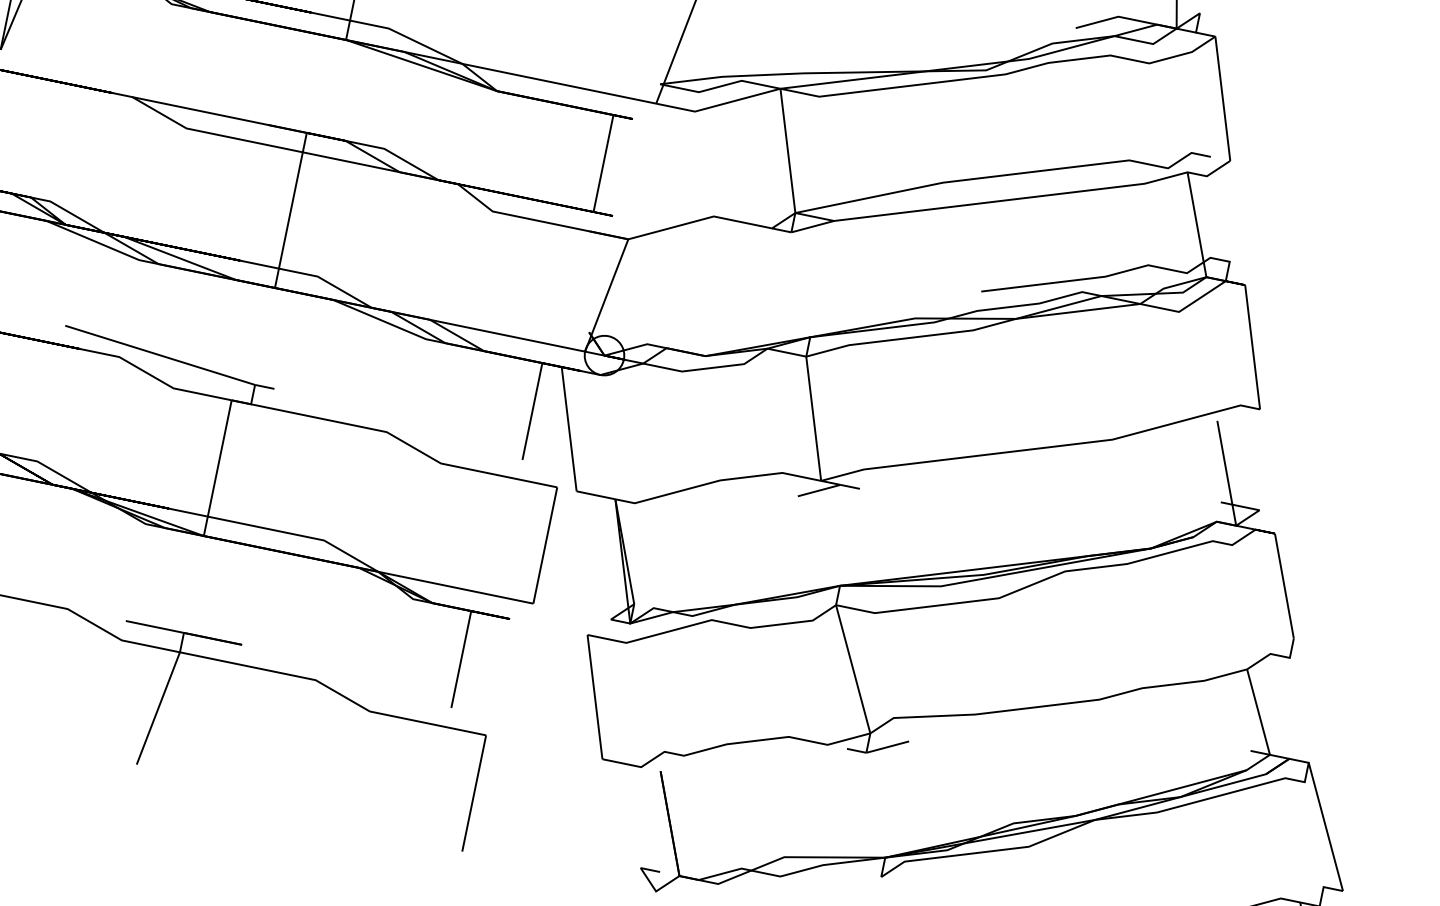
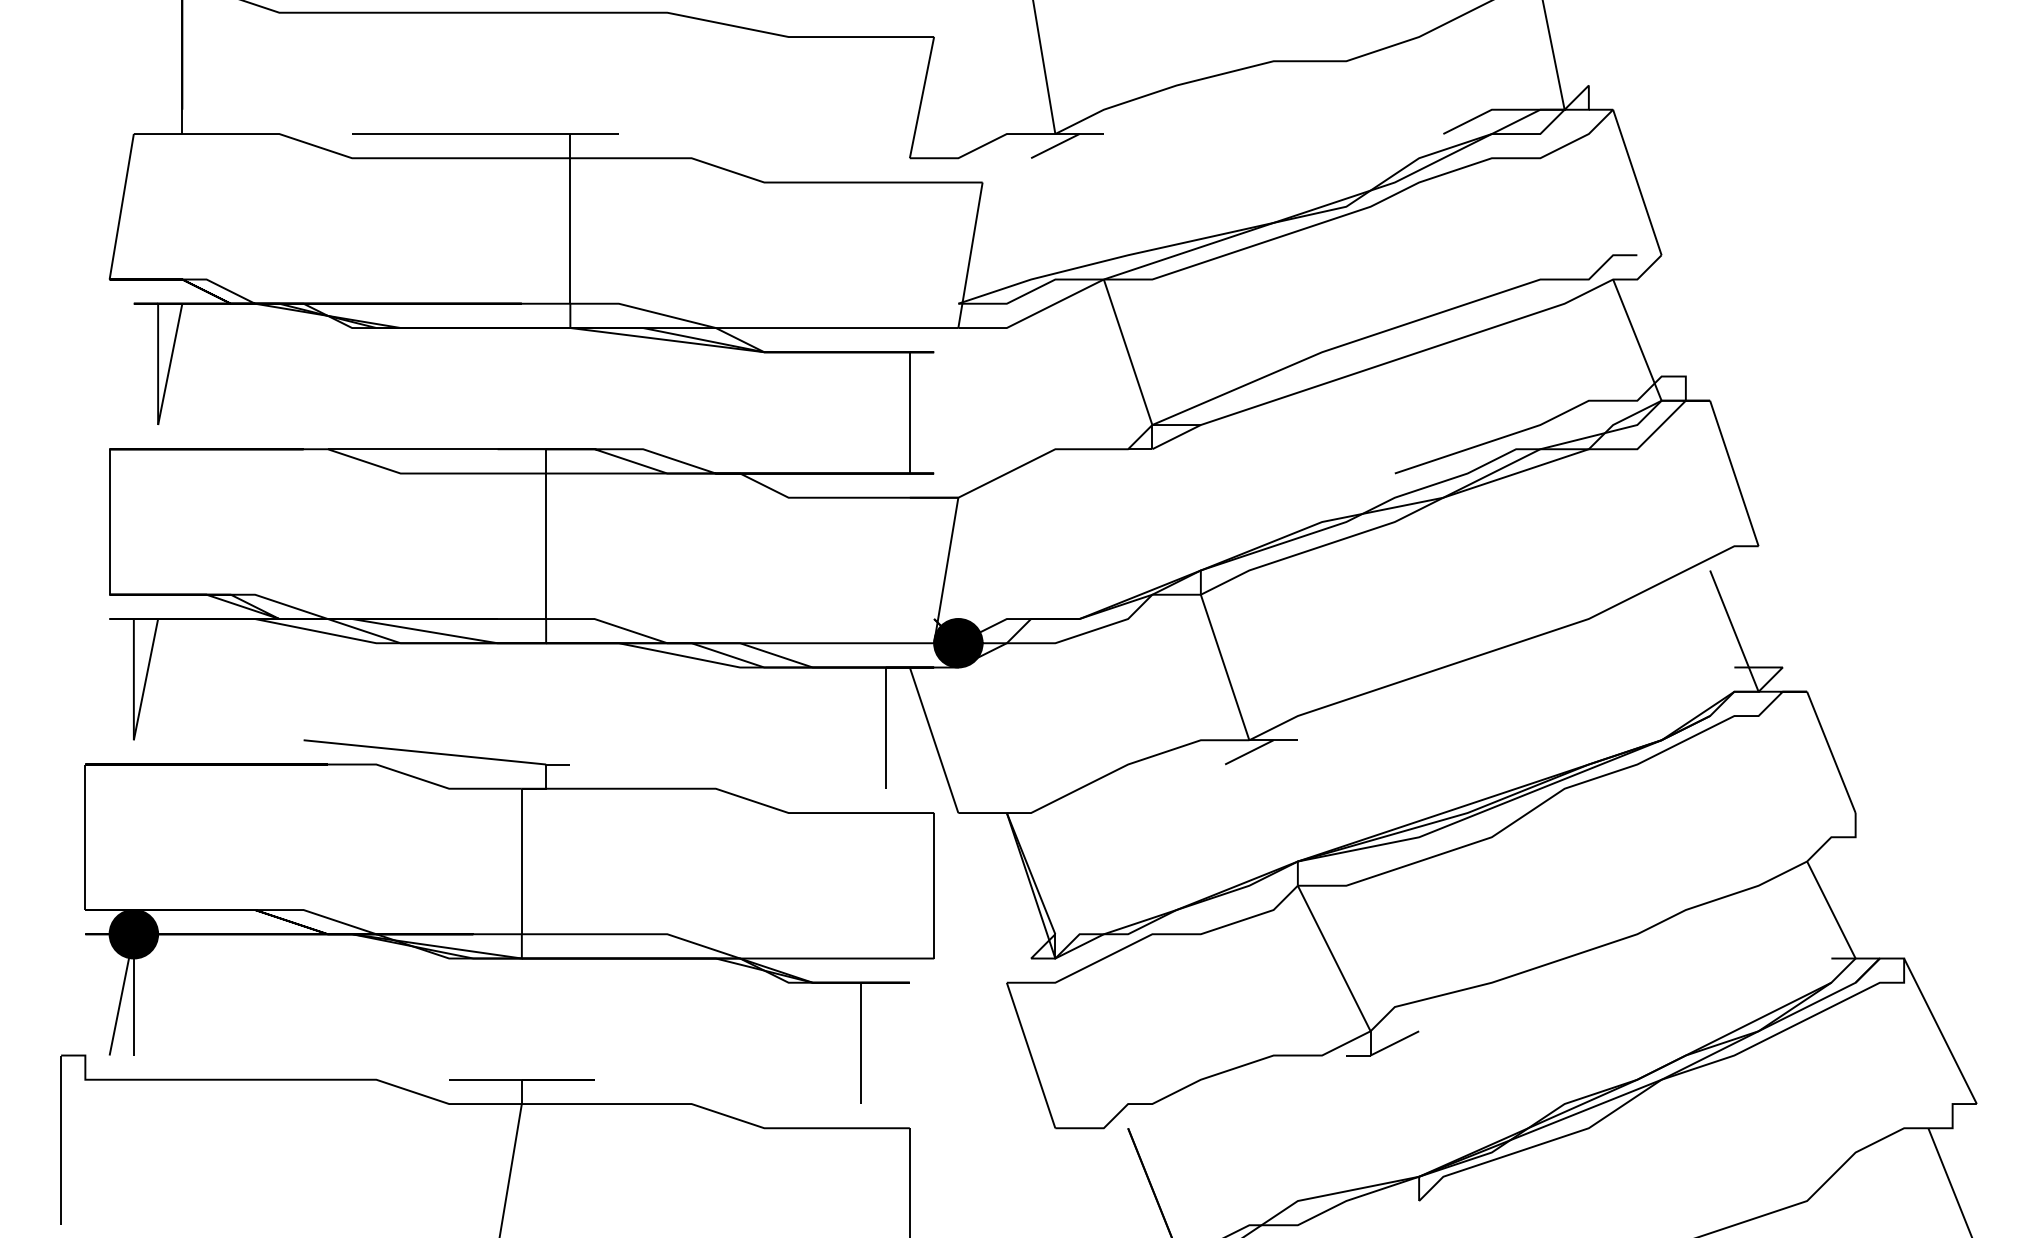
fill: (604, 355) -> (958, 642), added

